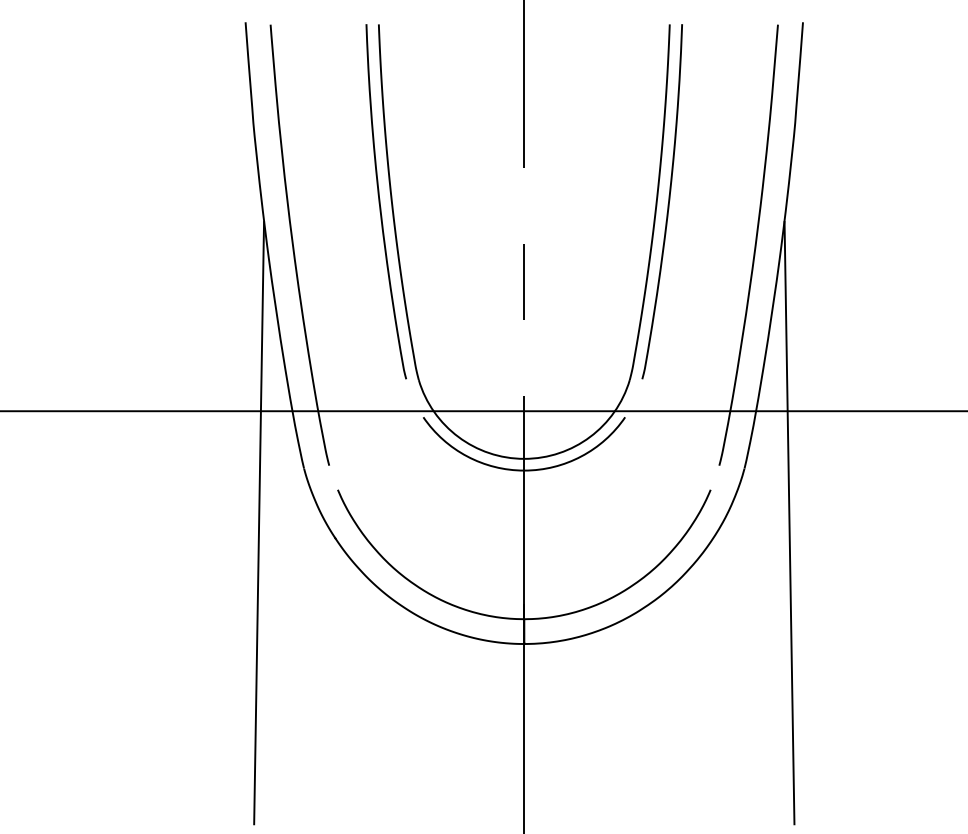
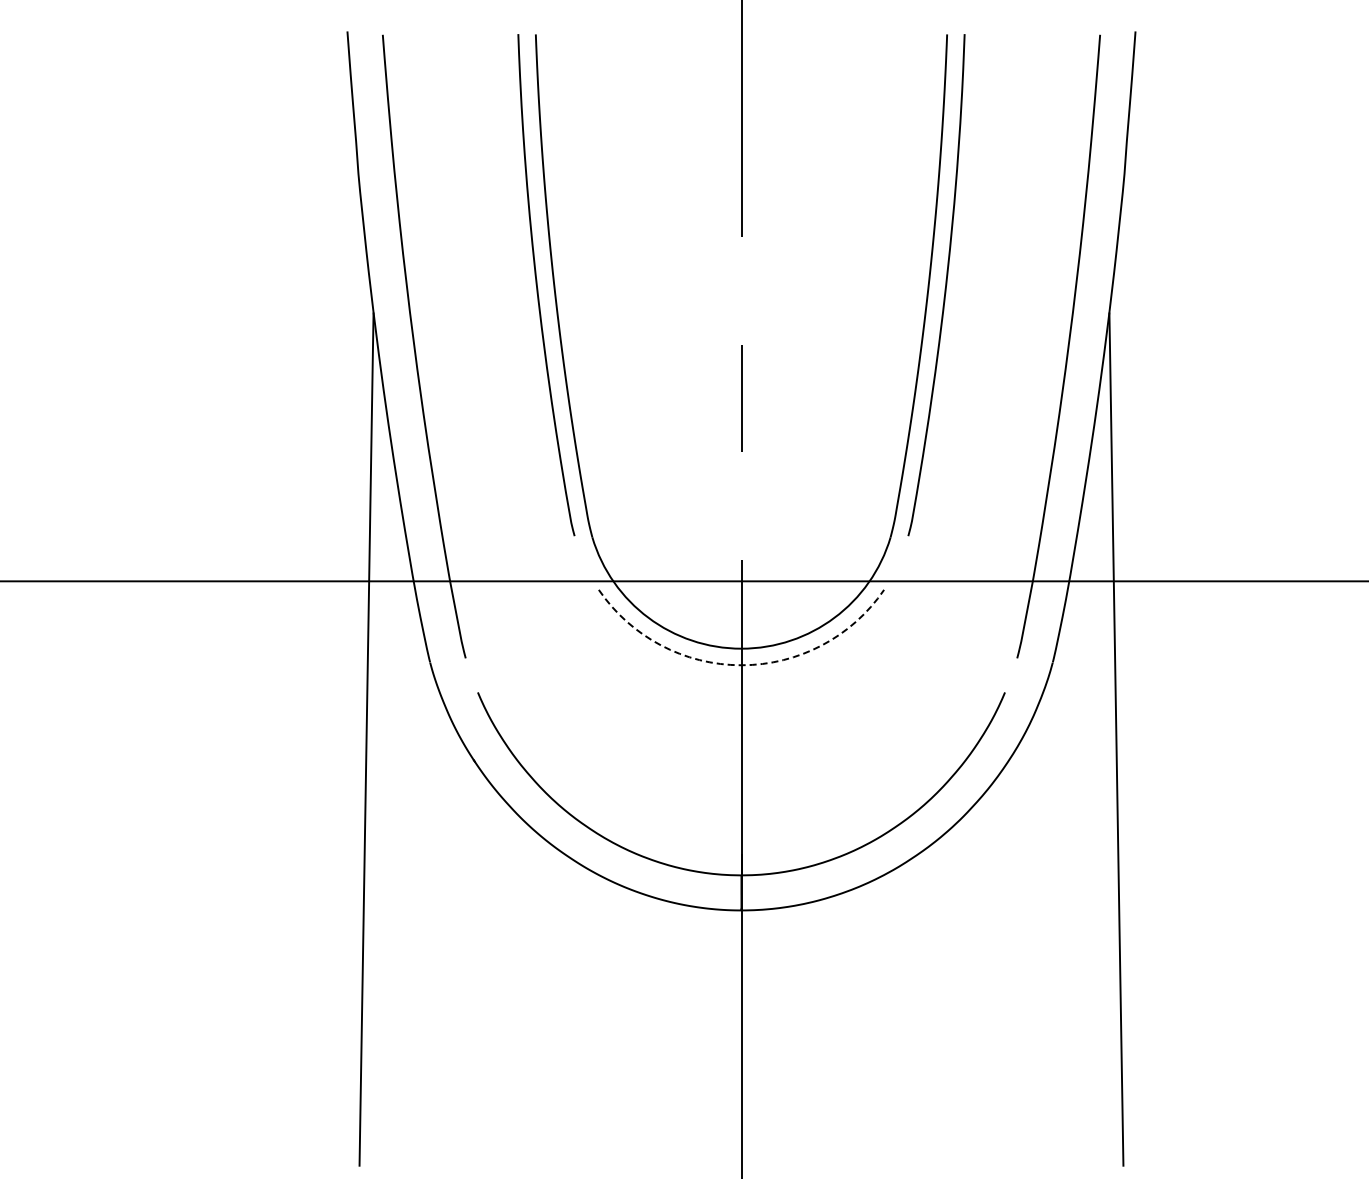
arc: (524, 470) -> (741, 665), solid -> dashed

